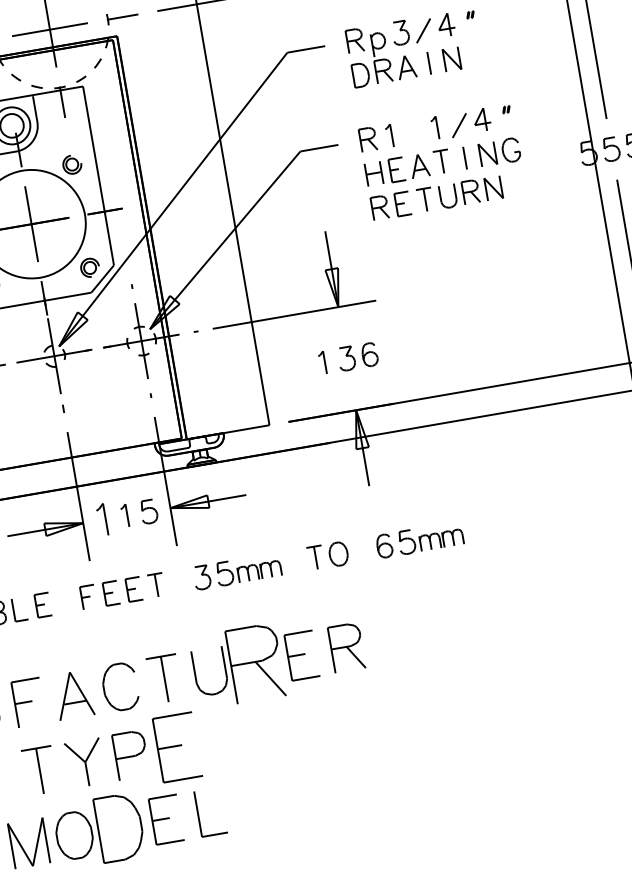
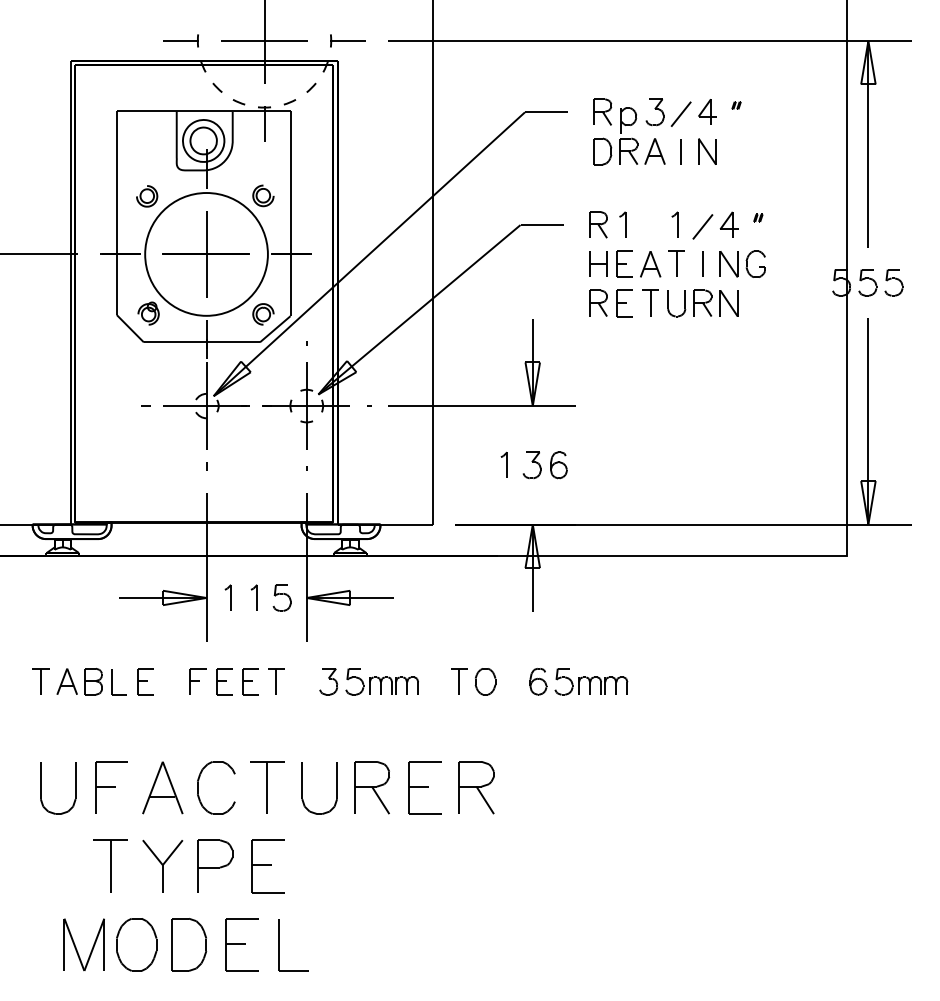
part: (101, 519) -> (227, 597), size x0.71
part: (255, 663) -> (371, 787), size x0.62
part: (176, 747) -> (267, 866), size x0.71
part: (120, 827) -> (189, 944), size x0.71

